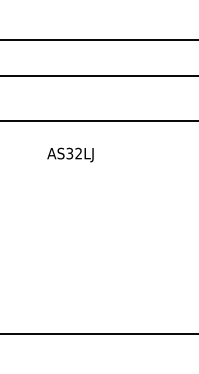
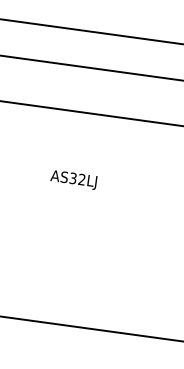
text: (70, 154) -> (73, 179), moved

